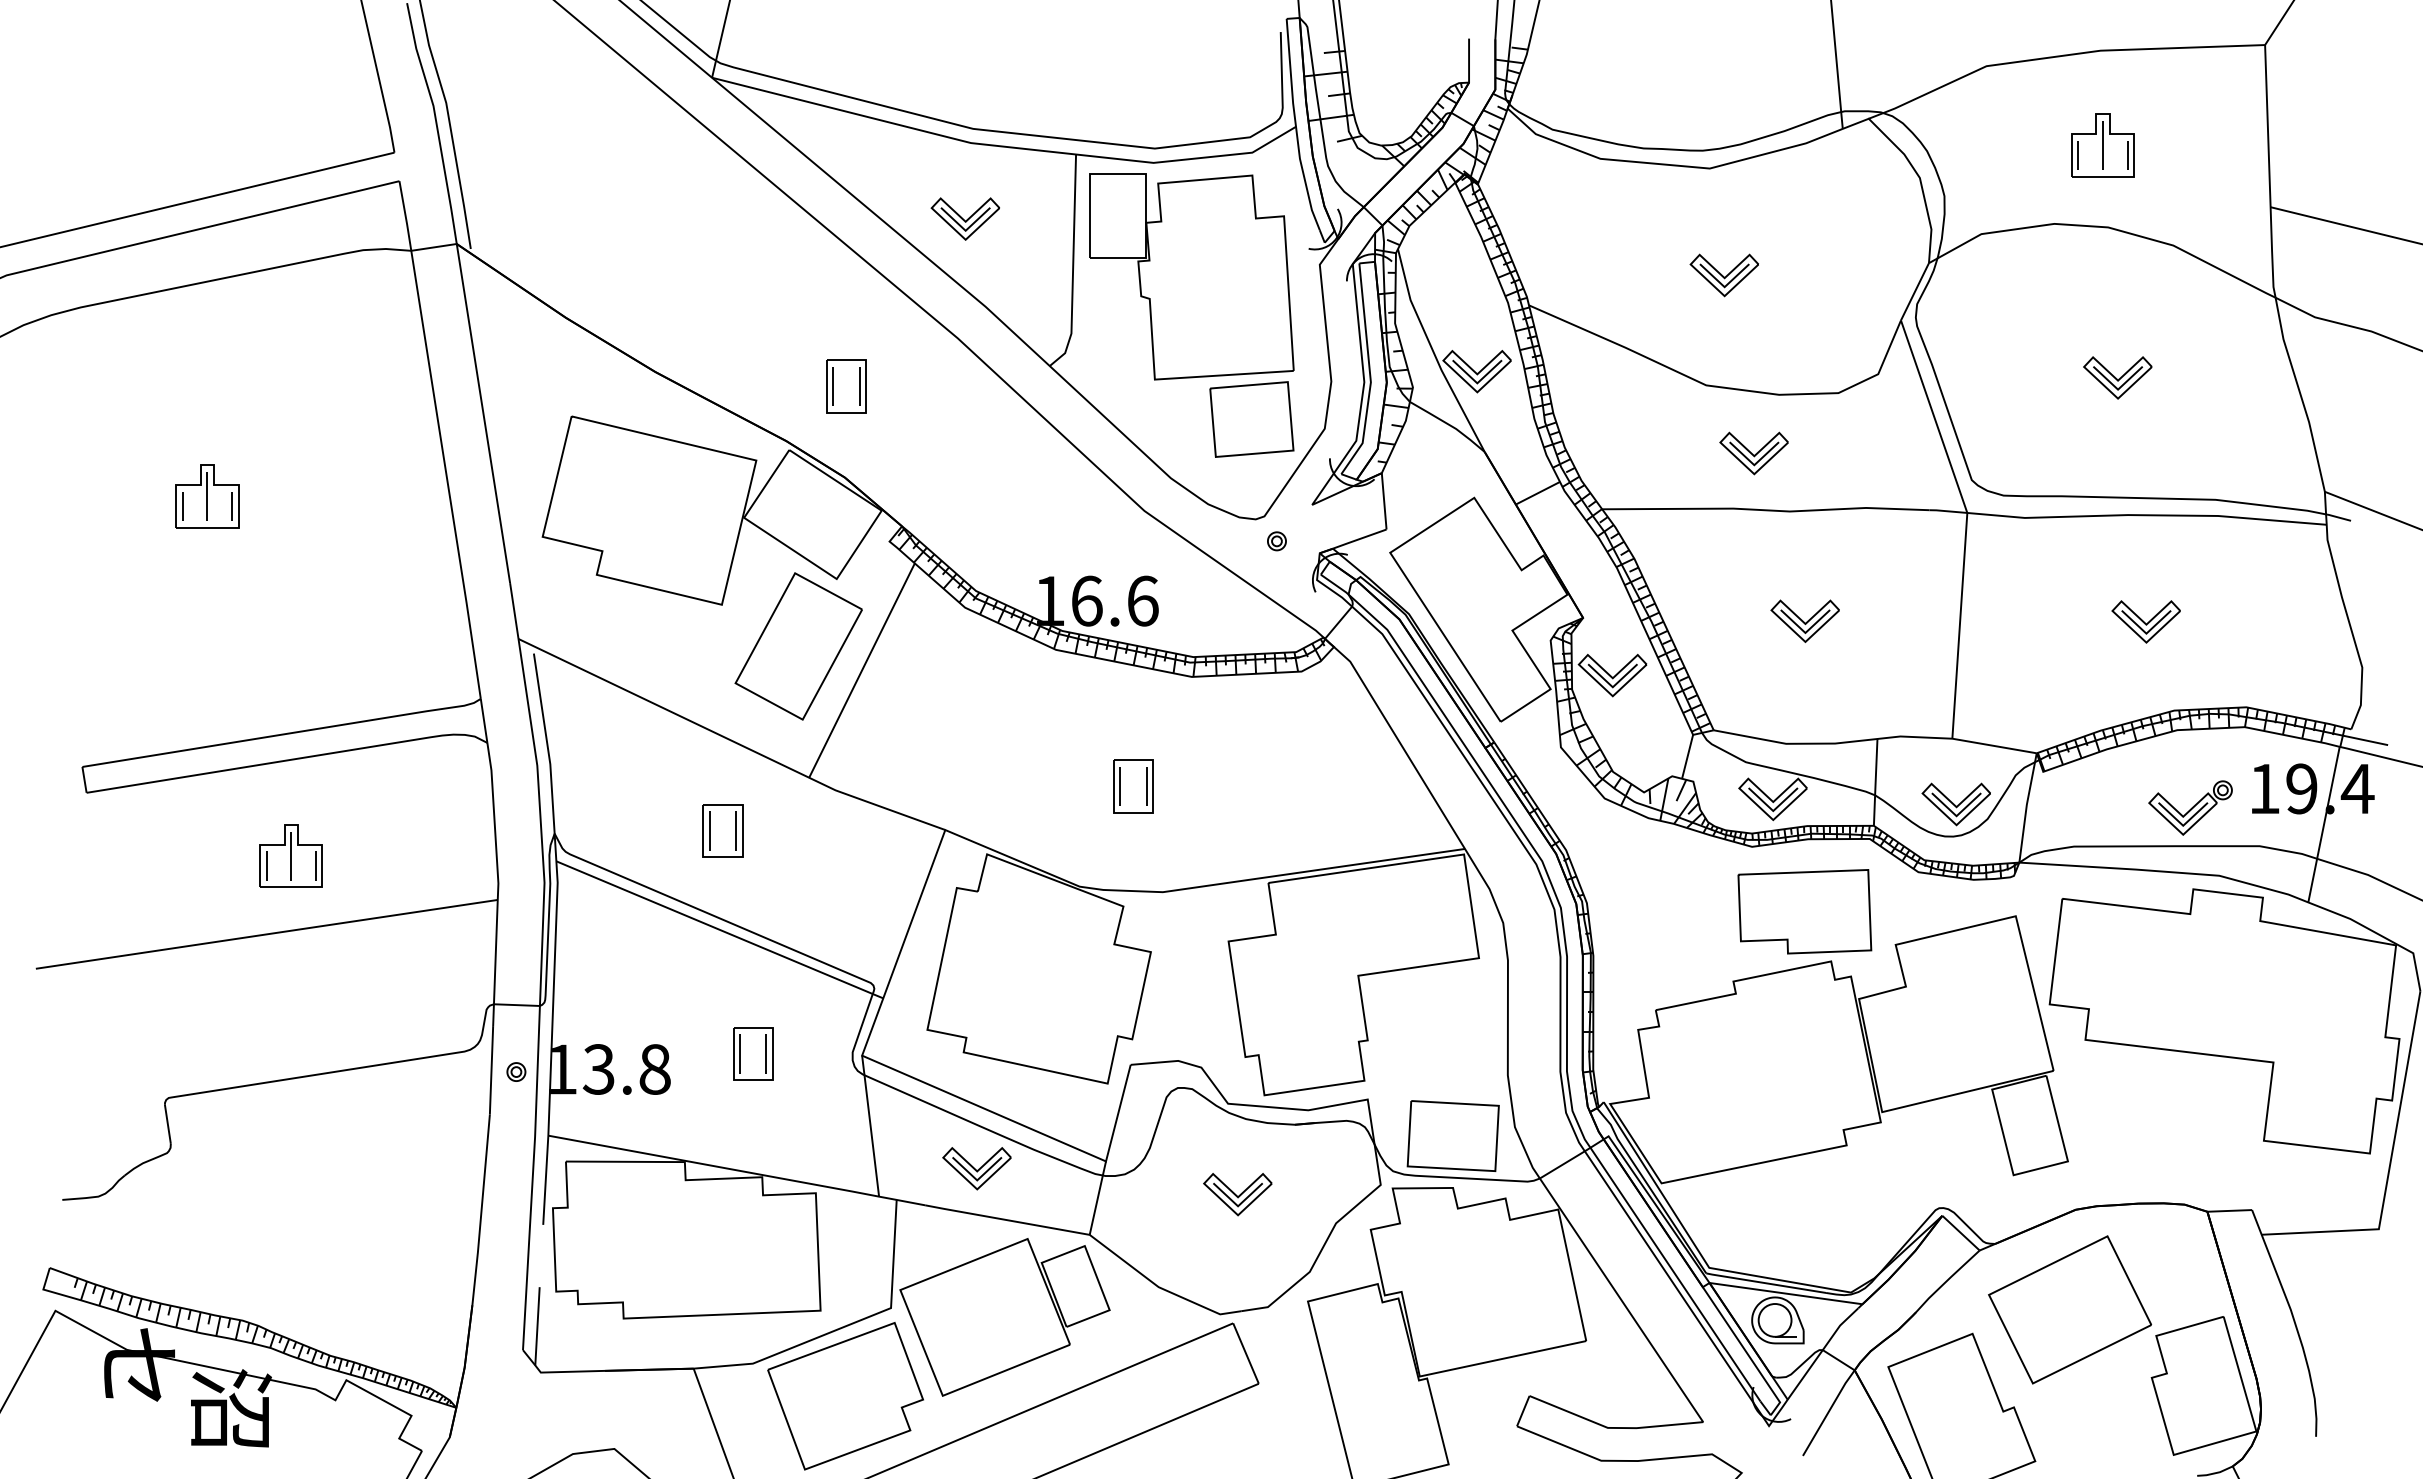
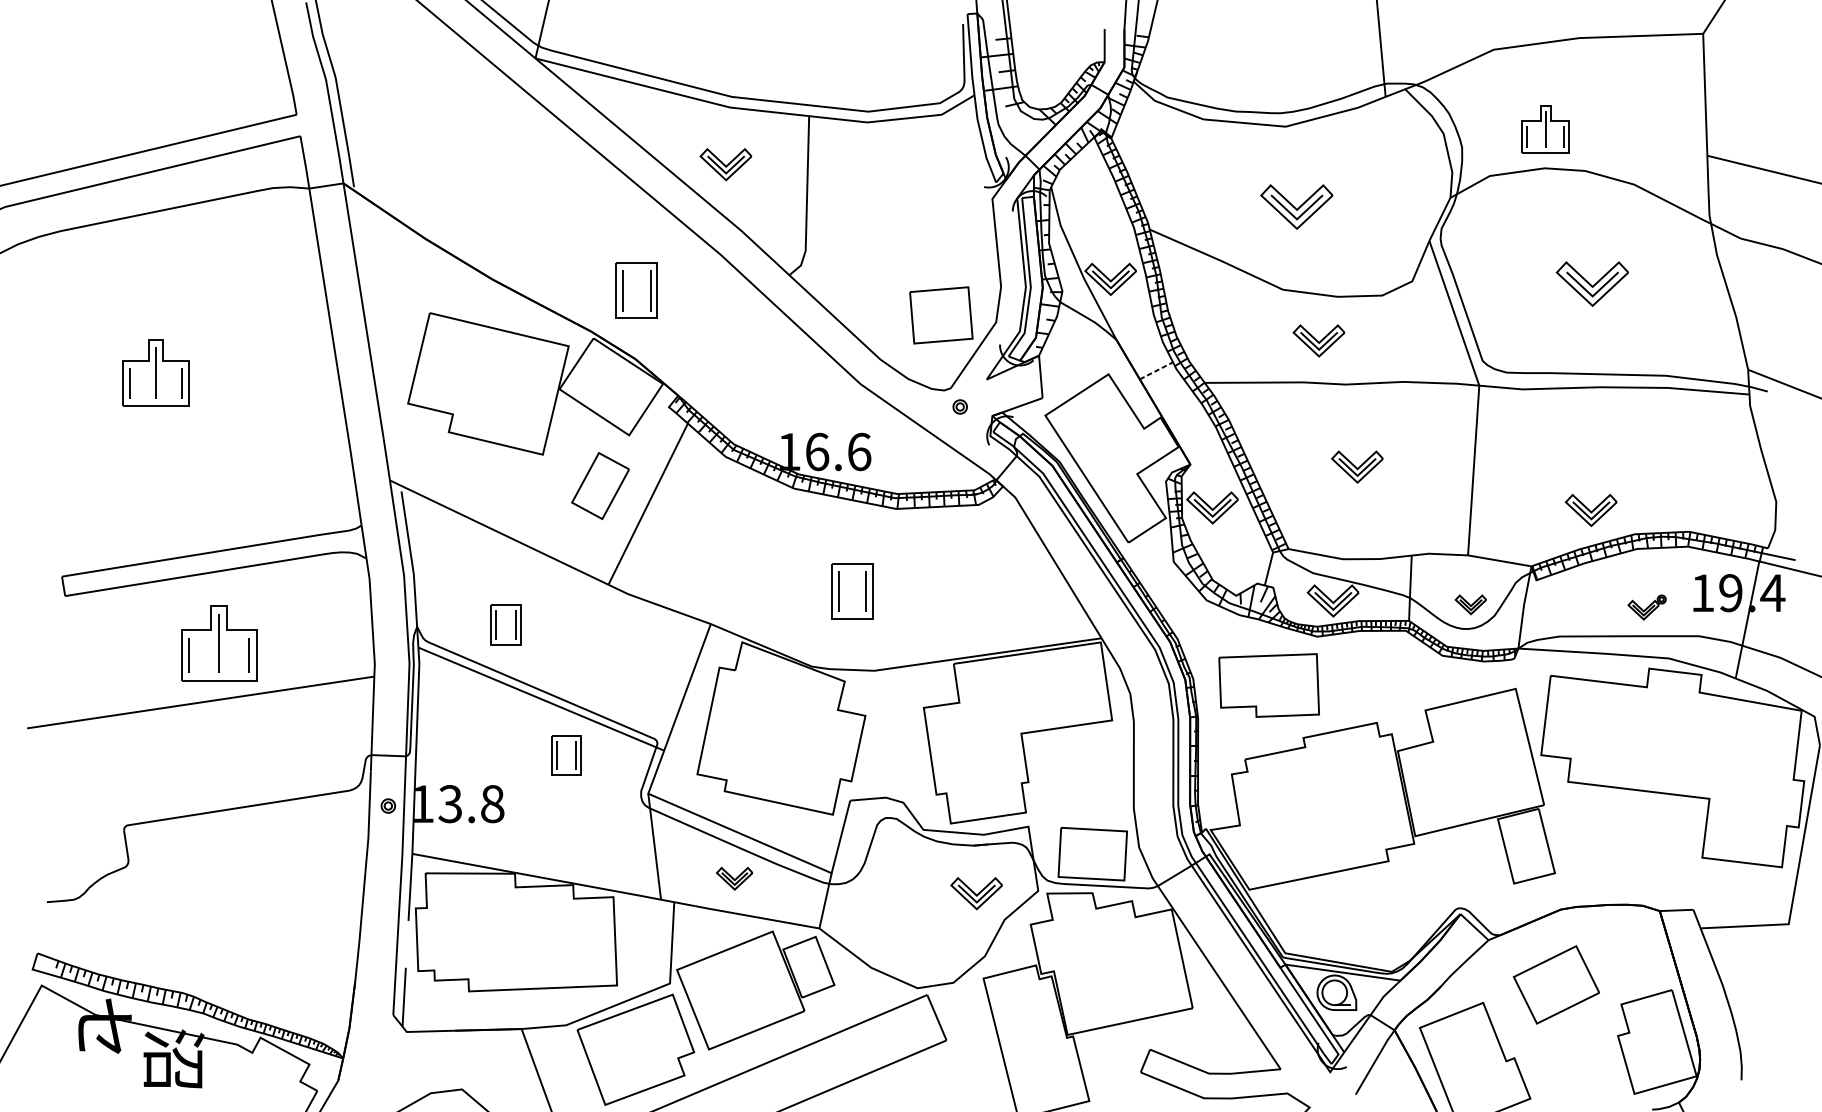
part: (2102, 145) -> (1545, 129), moved
part: (1723, 275) -> (1295, 207), size x1.4
part: (1191, 276) -> (895, 207), removed
part: (2117, 377) -> (1592, 283), size x1.4
part: (846, 386) -> (636, 290), size x1.4
line: (1537, 493) -> (1156, 371), solid -> dashed
part: (207, 496) -> (156, 373), size x1.4
part: (2145, 621) -> (1590, 510), moved
part: (798, 646) -> (600, 486), size x0.6
part: (1133, 786) -> (852, 591), size x1.4
part: (1955, 804) -> (1470, 604), size x0.6
part: (2190, 807) -> (1647, 607), size x0.6
part: (722, 830) -> (505, 624), moved
part: (290, 855) -> (218, 643), size x1.6
part: (1804, 911) -> (1268, 685), moved
part: (753, 1053) -> (566, 755), moved
part: (976, 1168) -> (734, 878), size x0.7
part: (1237, 1194) -> (976, 893), moved
part: (2069, 1309) -> (1556, 984), size x0.7

